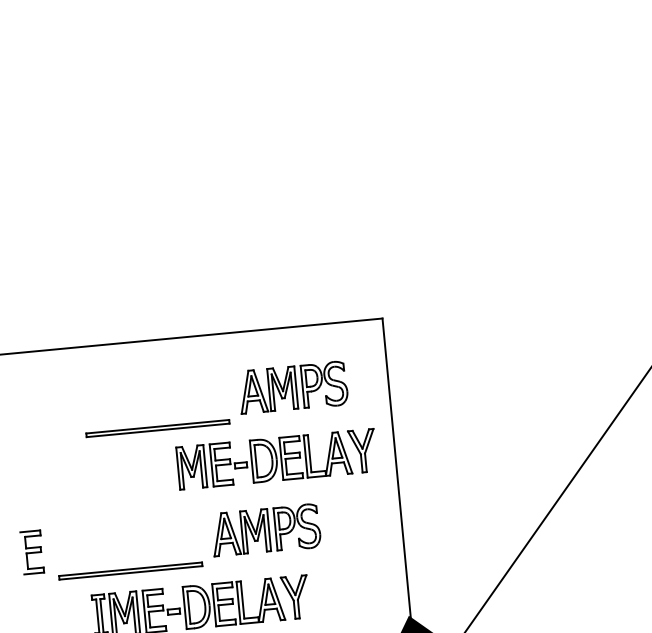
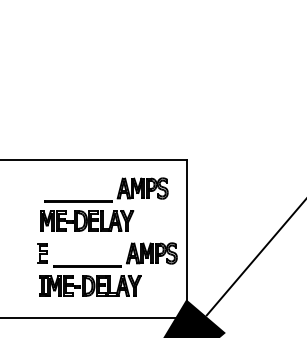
part: (277, 458) -> (87, 220), moved
part: (173, 564) -> (107, 265), moved

